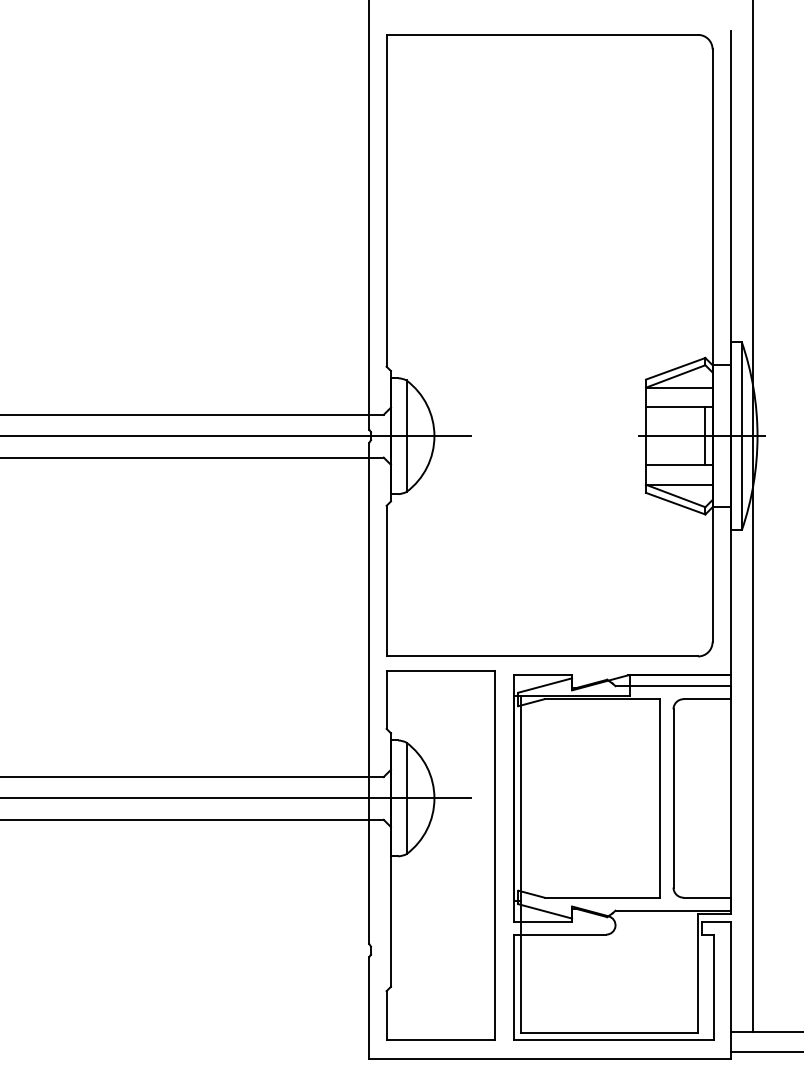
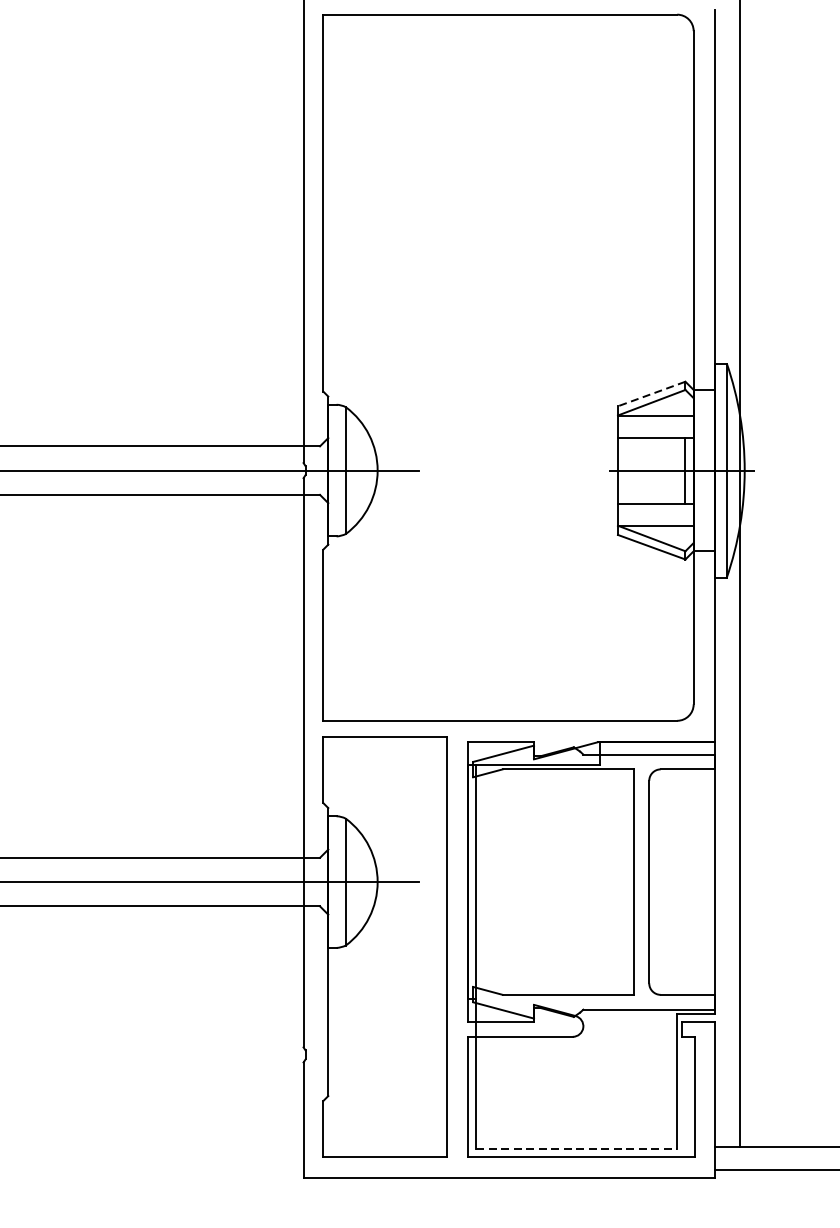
line: (675, 368) -> (651, 393), solid -> dashed
line: (610, 1033) -> (577, 1149), solid -> dashed

